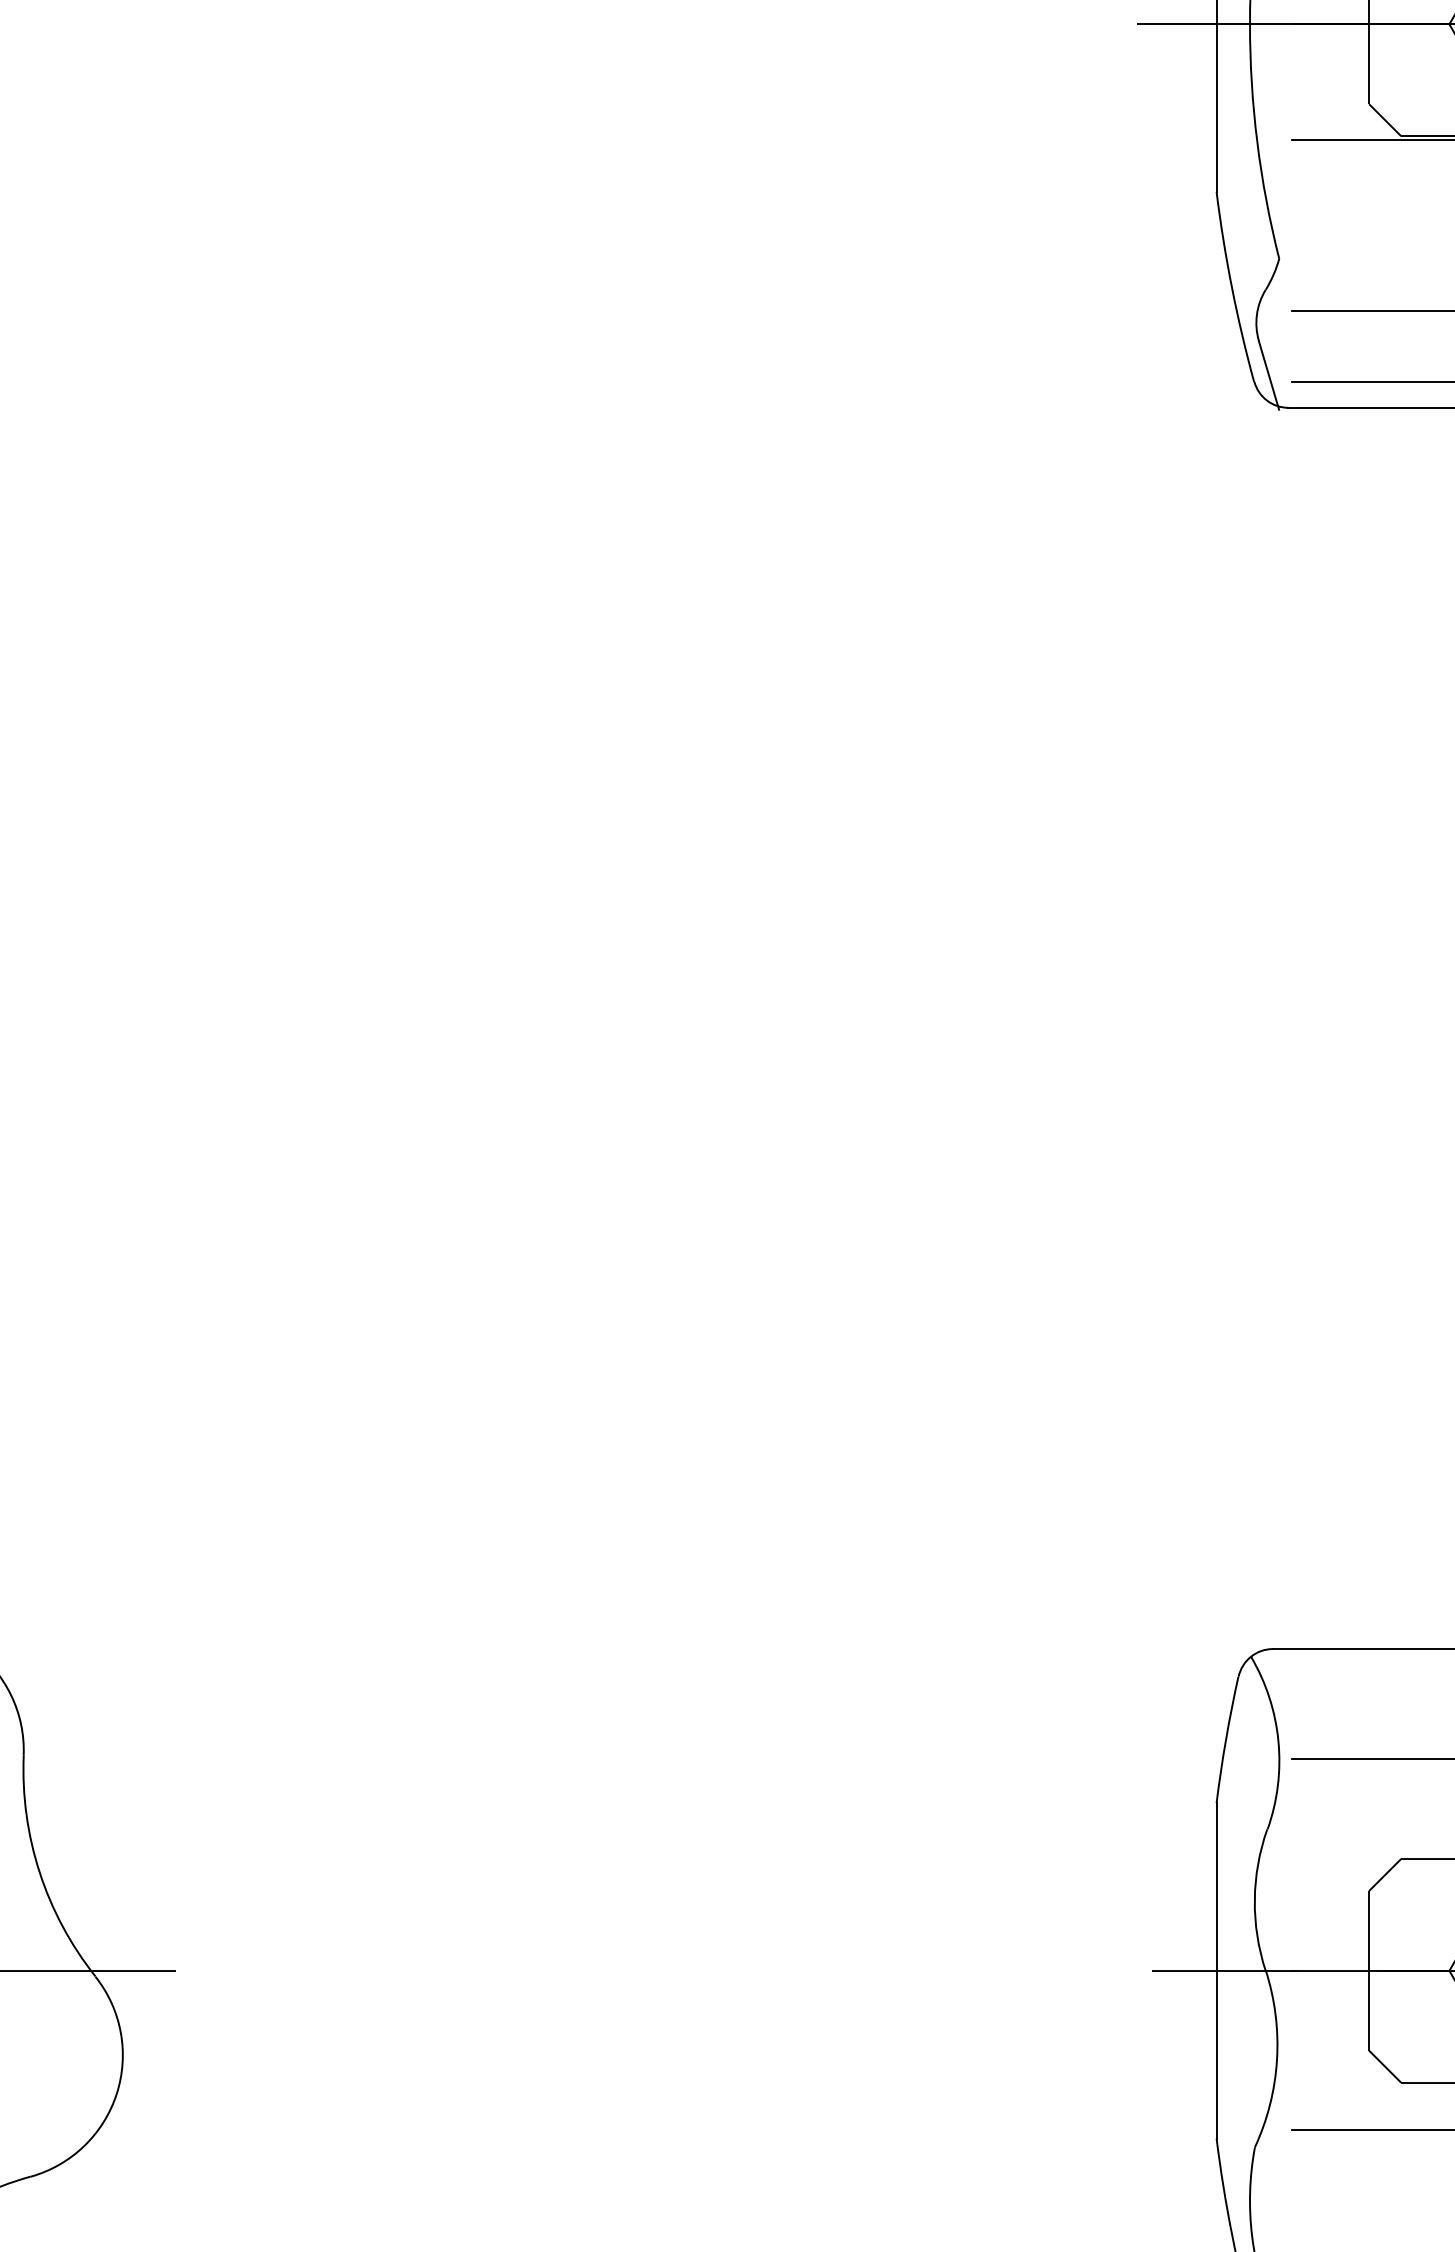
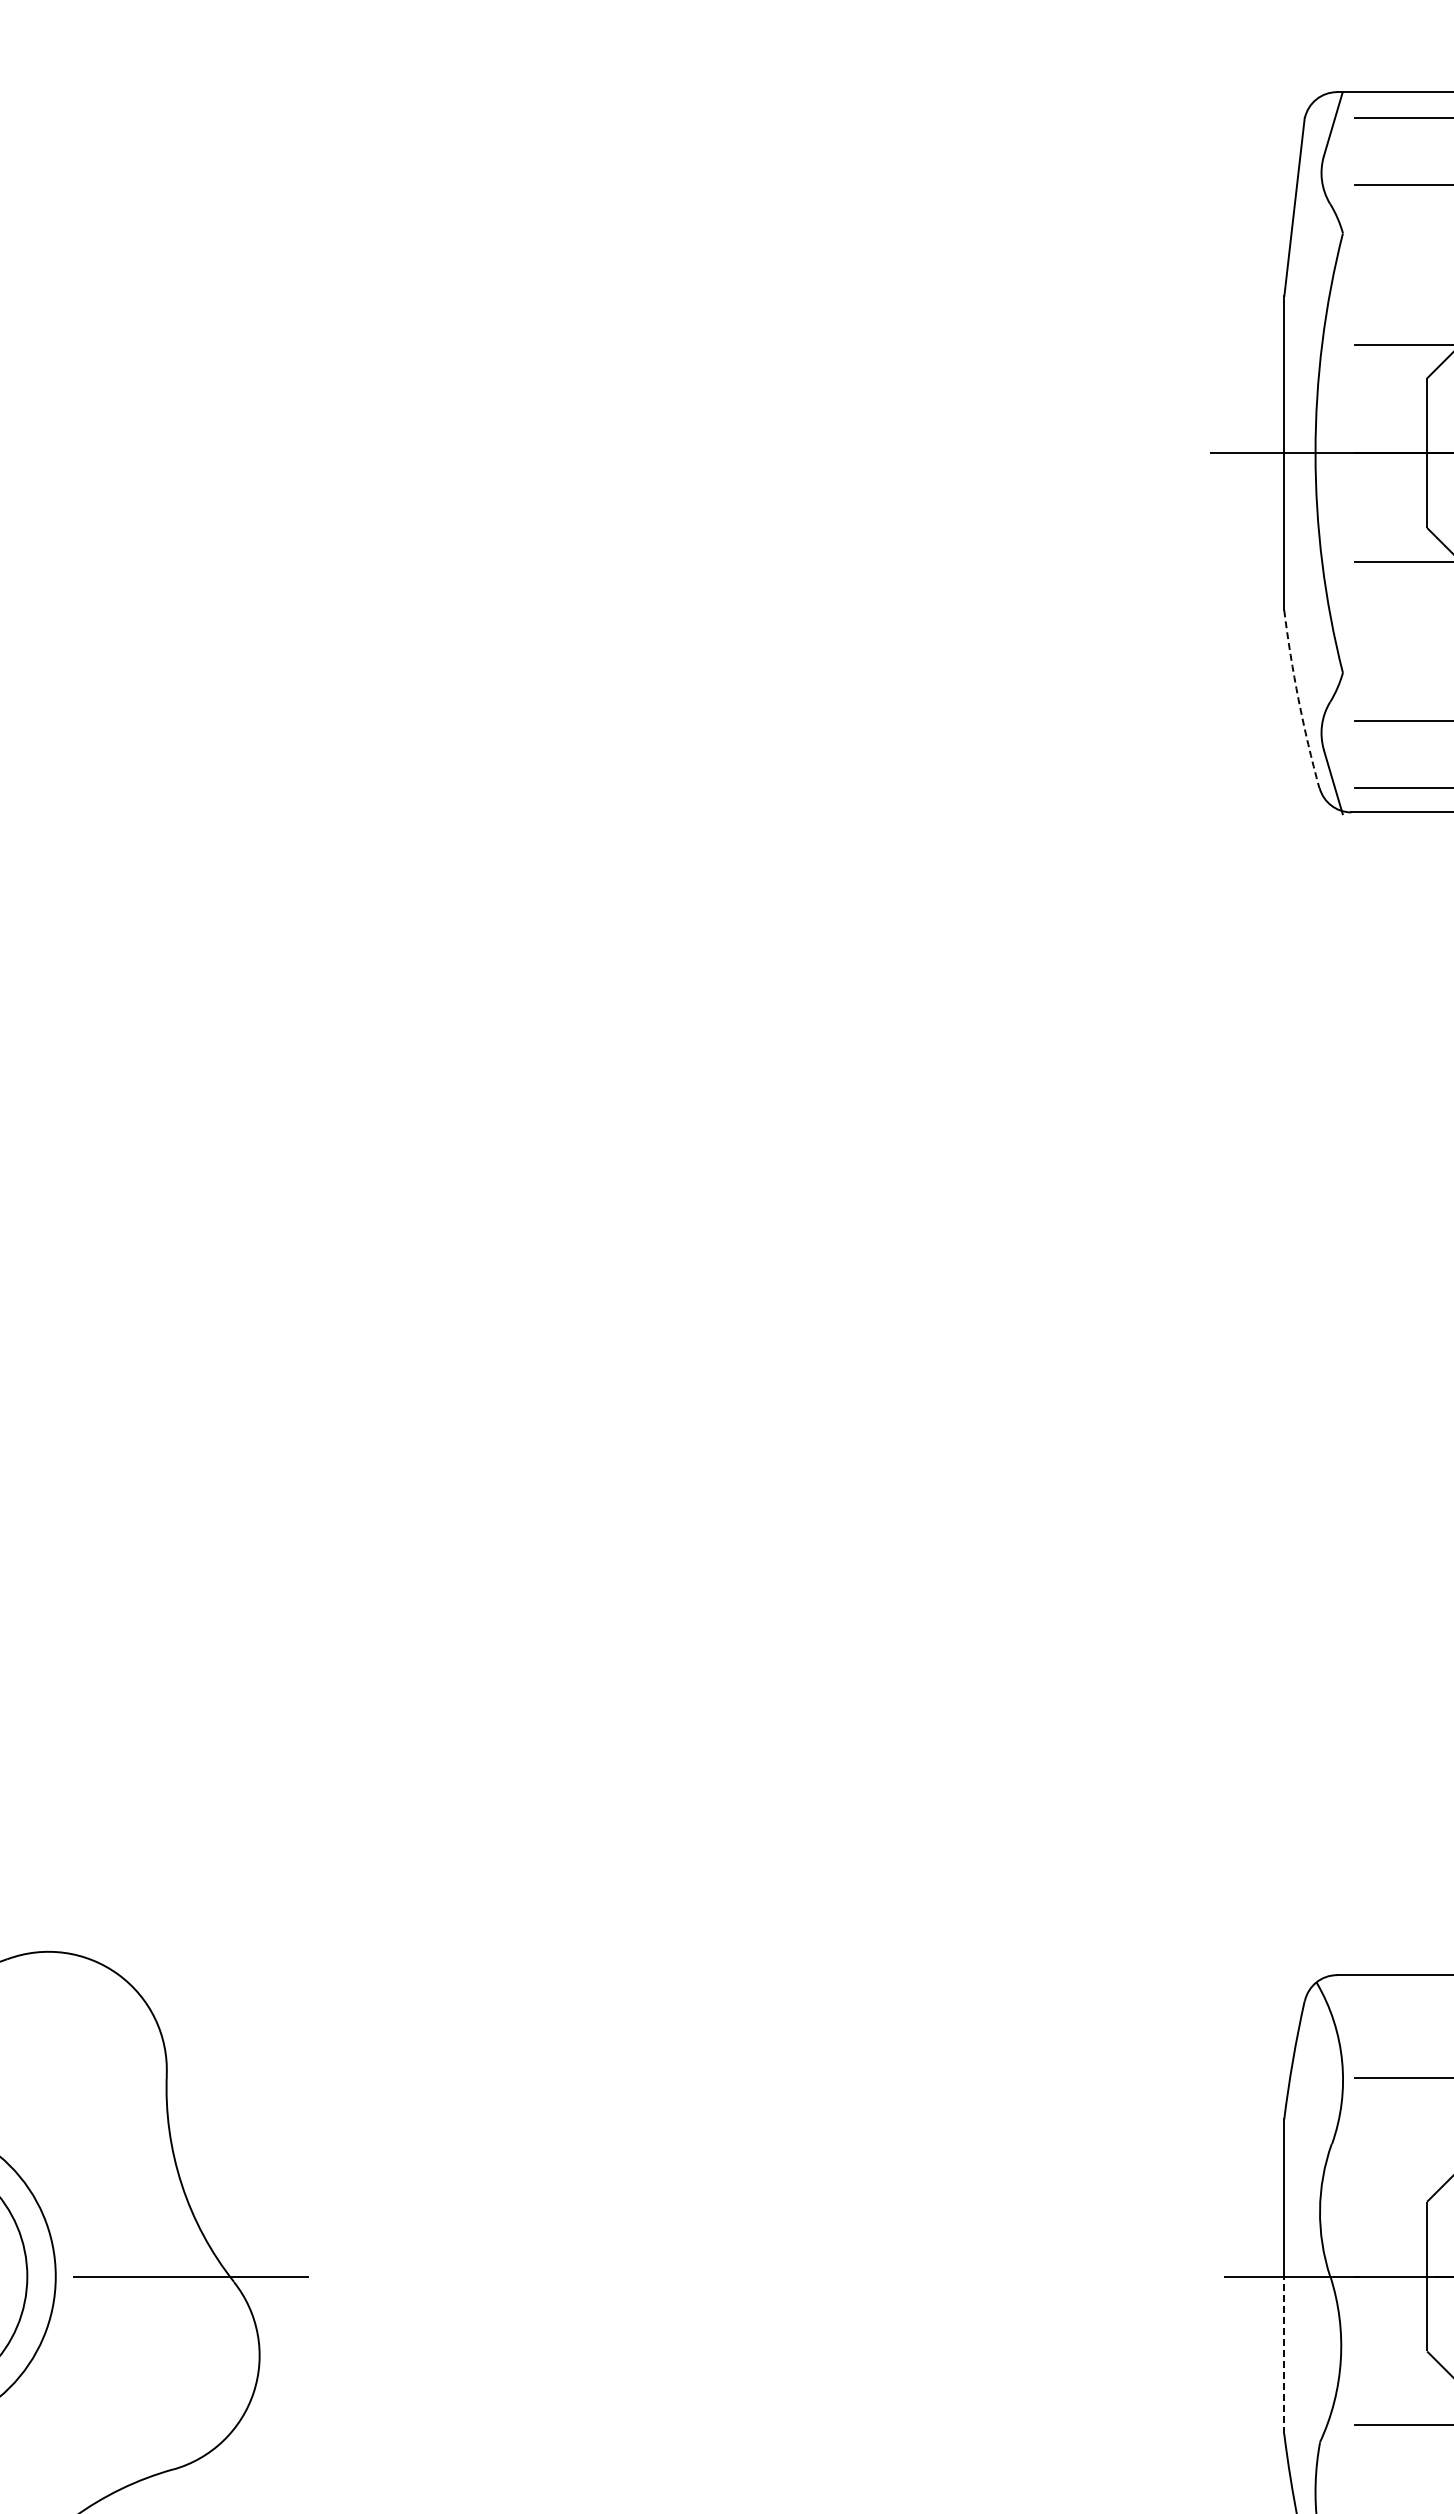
arc: (1231, 287) -> (1298, 699), solid -> dashed
line: (1216, 2055) -> (1284, 2355), solid -> dashed

